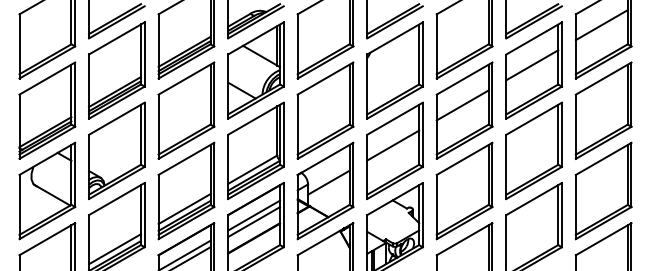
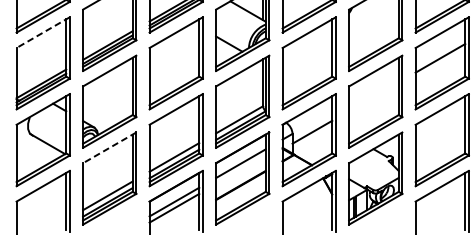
line: (46, 78) -> (42, 32), solid -> dashed
line: (393, 145) -> (374, 96), removed
line: (116, 199) -> (109, 148), solid -> dashed
line: (254, 222) -> (241, 170), removed

